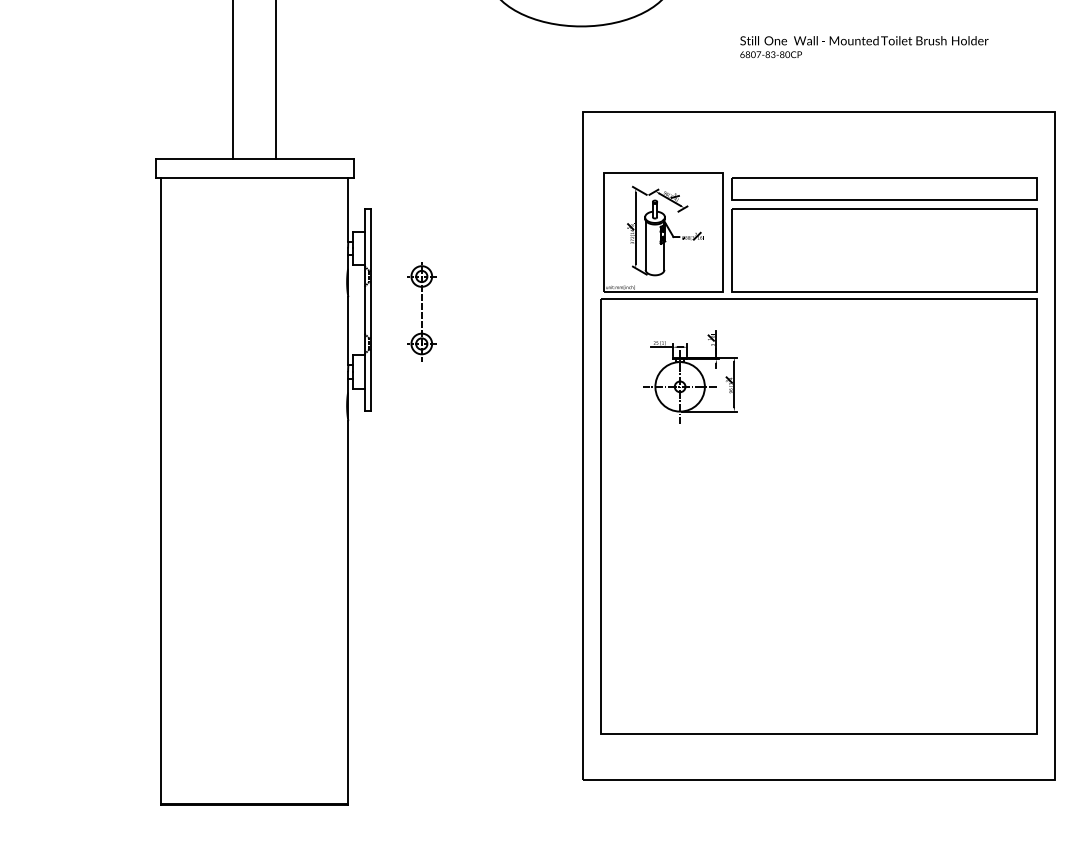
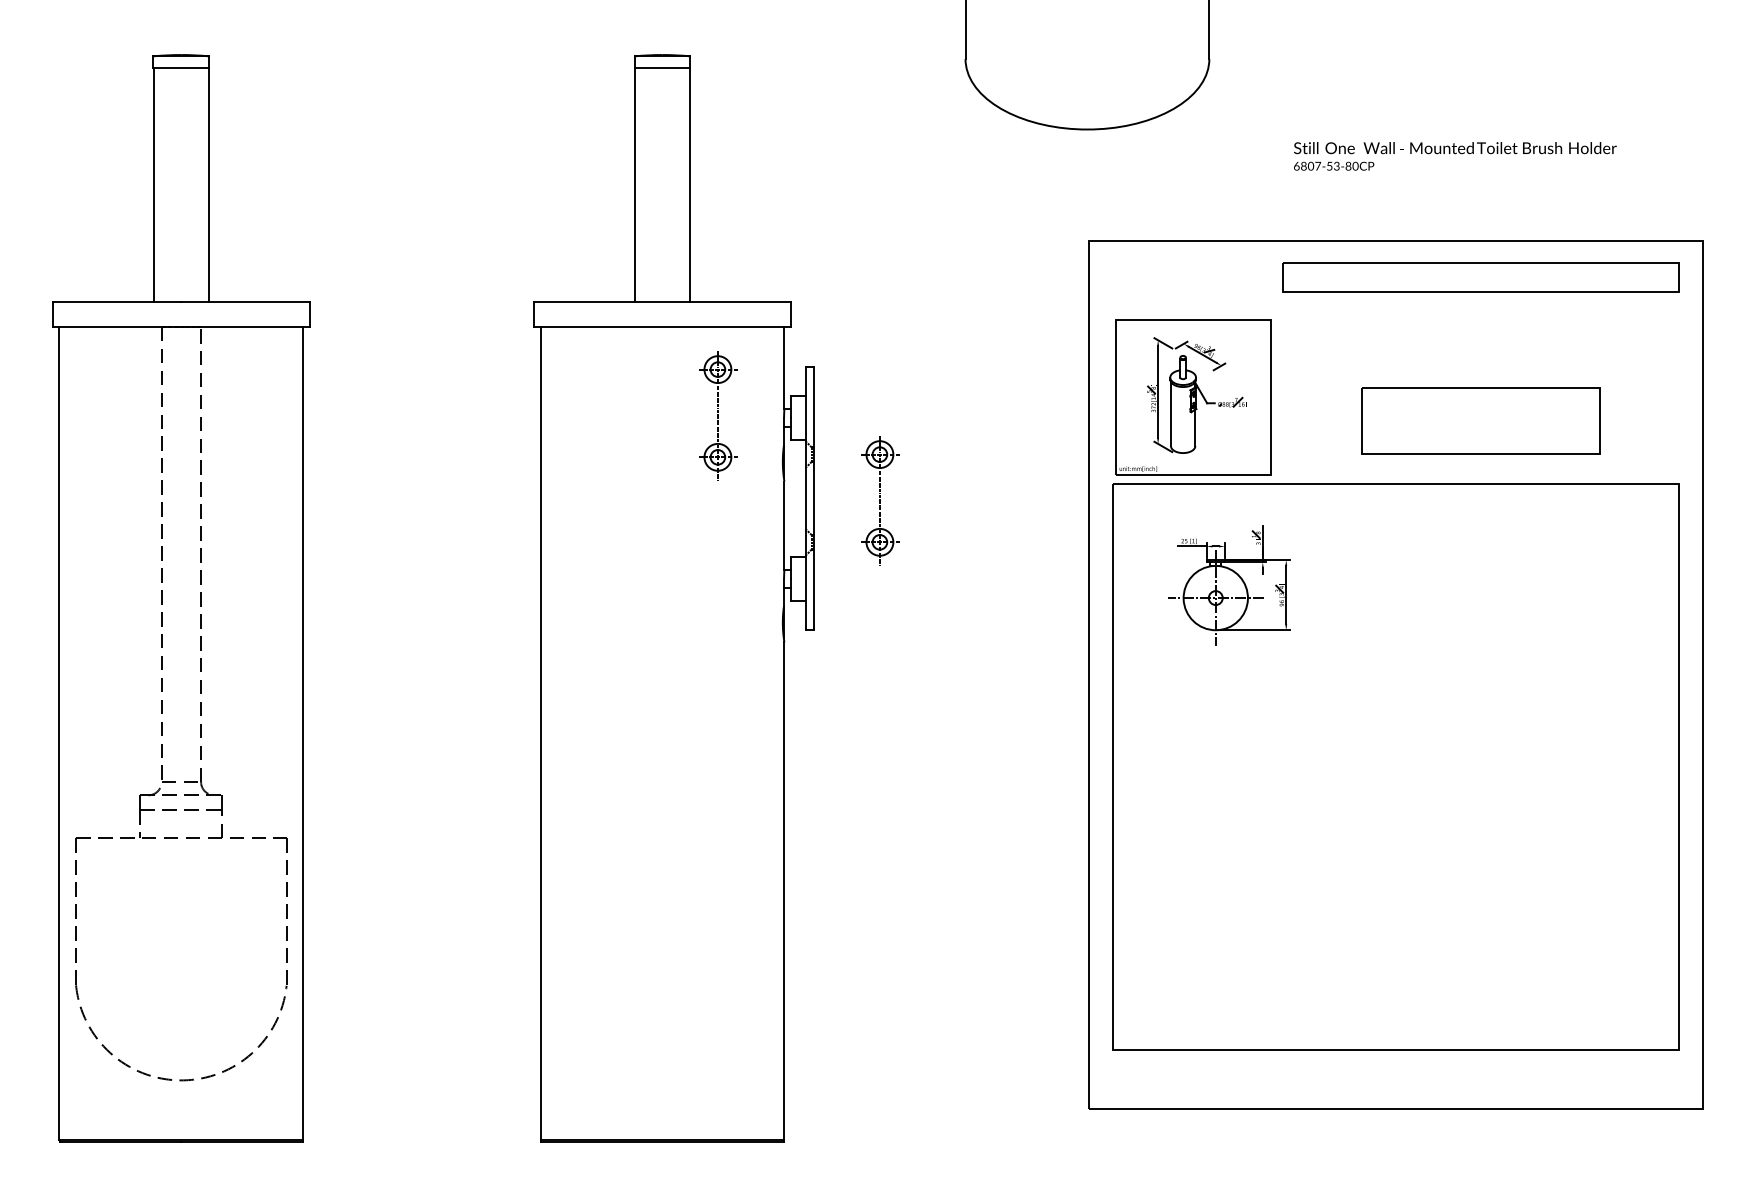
text: (767, 54) -> (1329, 165), 6807-83-80CP -> 6807-53-80CP
part: (883, 188) -> (1480, 277), moved
part: (297, 246) -> (718, 415), added
part: (883, 250) -> (1480, 420), size x0.6

